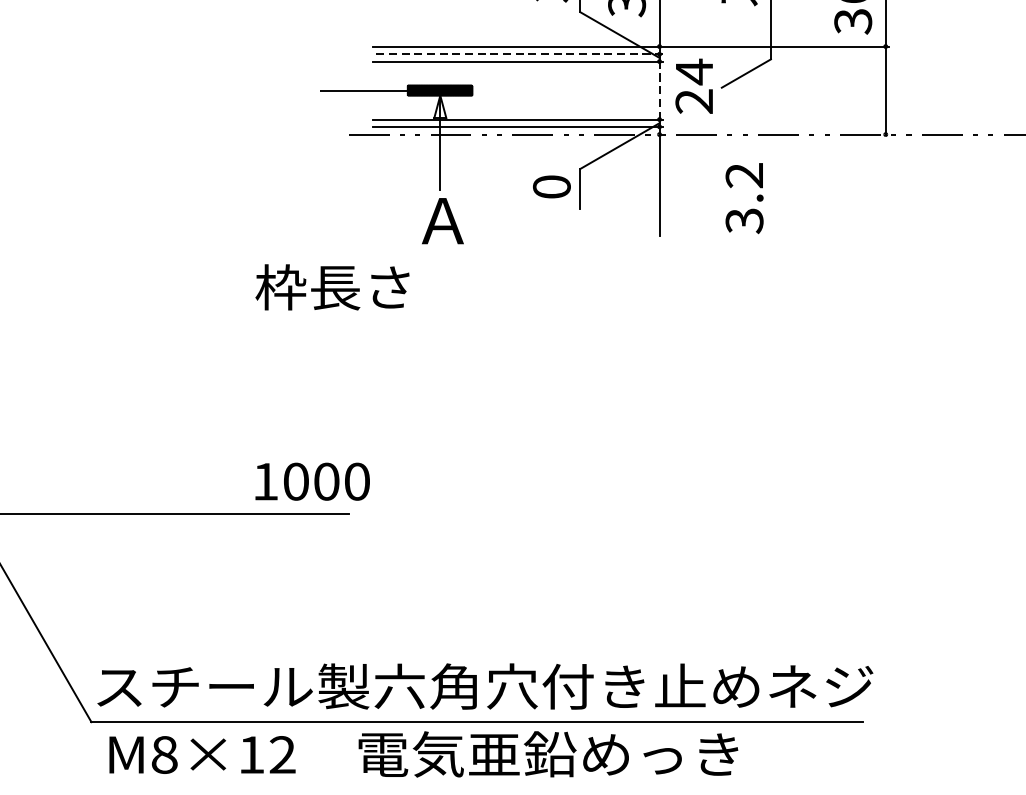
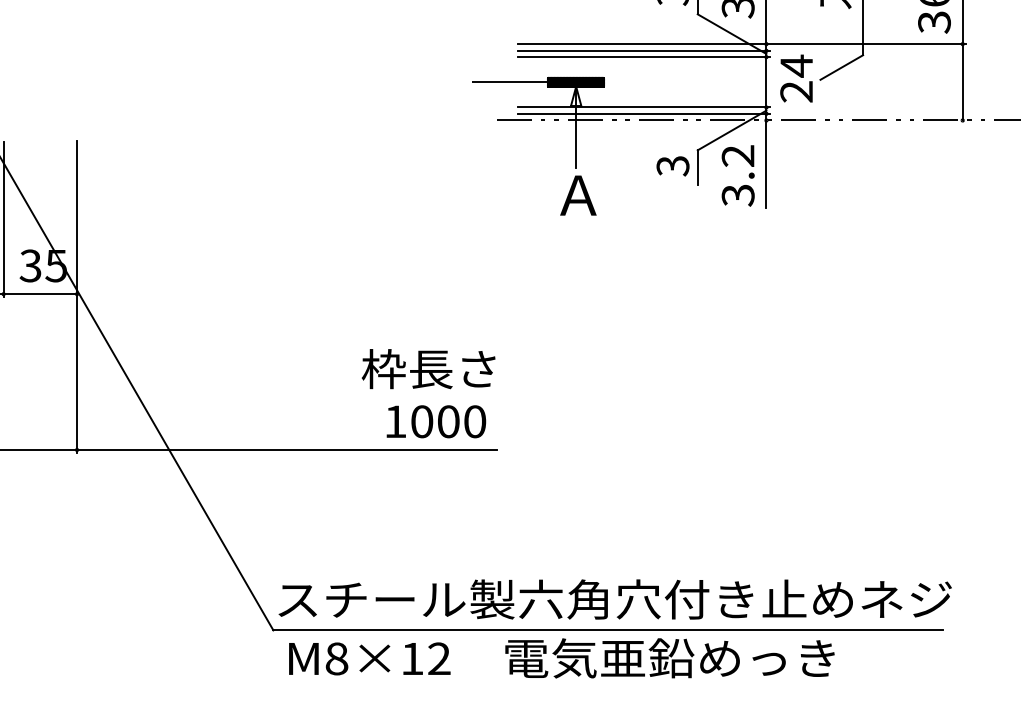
line: (517, 53) -> (643, 50), dashed -> solid
line: (659, 89) -> (766, 81), dashed -> solid
text: (551, 187) -> (672, 166), 0 -> 3
text: (743, 197) -> (737, 175), moved
text: (332, 287) -> (428, 369), moved
text: (312, 481) -> (436, 421), moved

